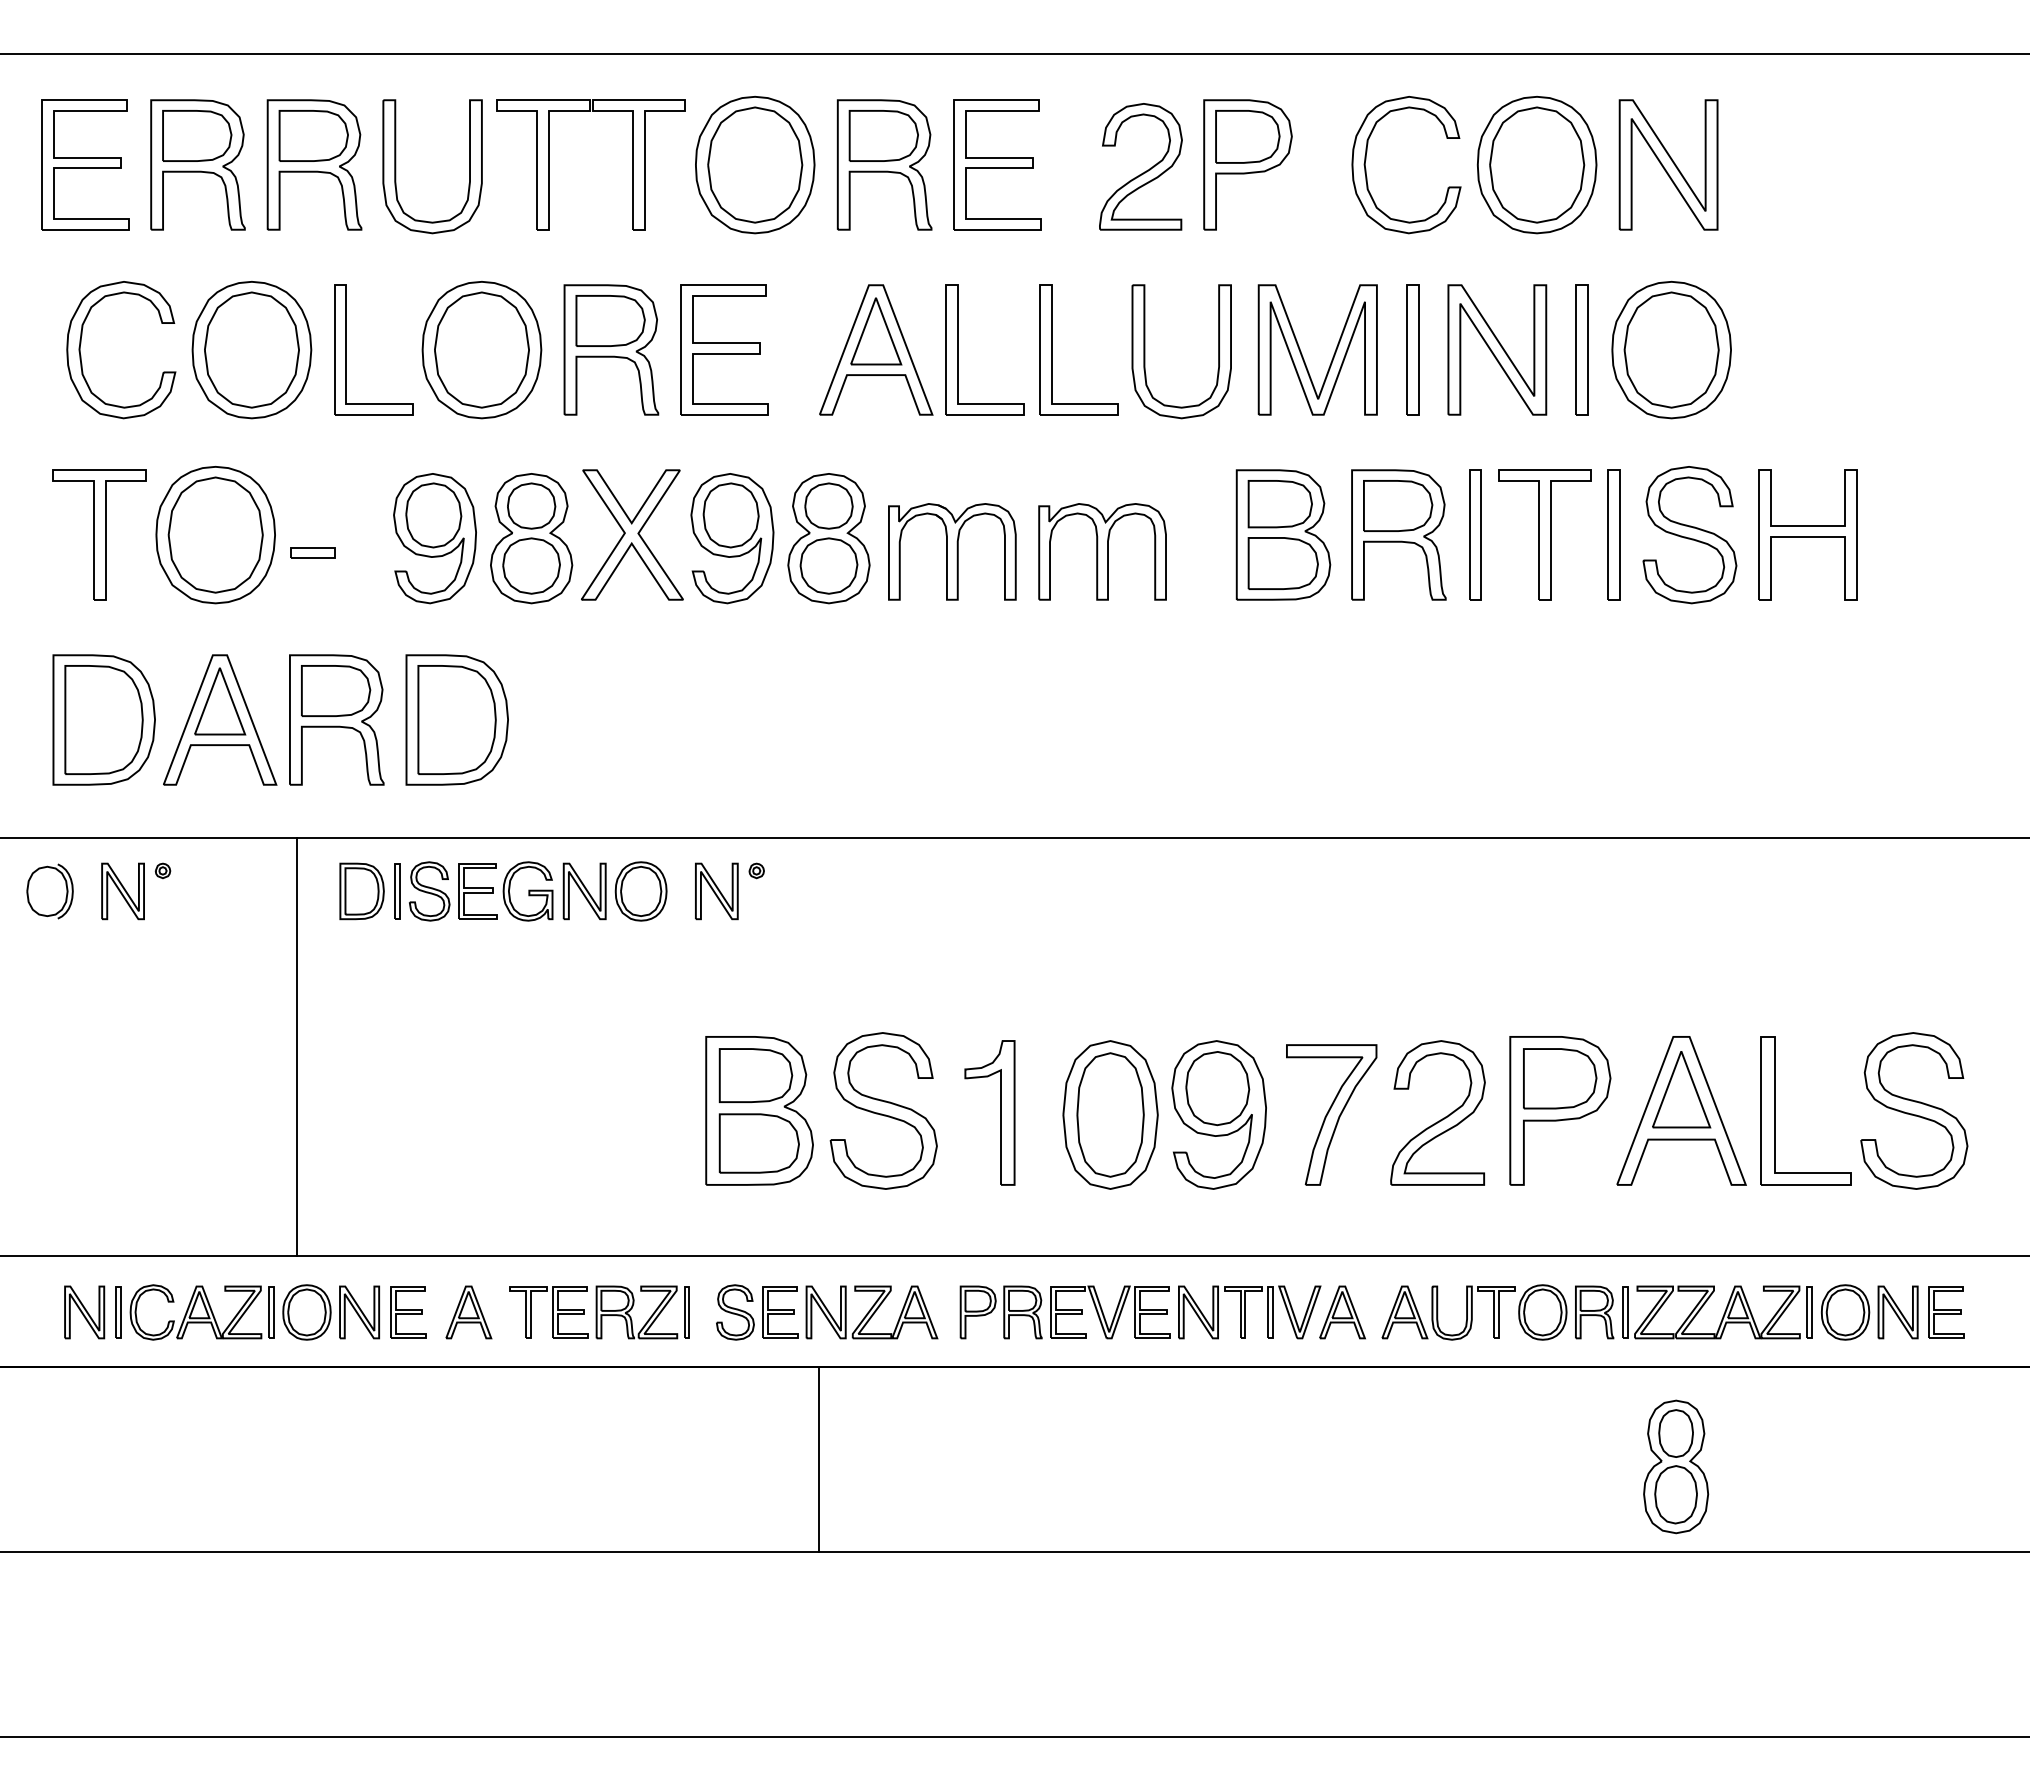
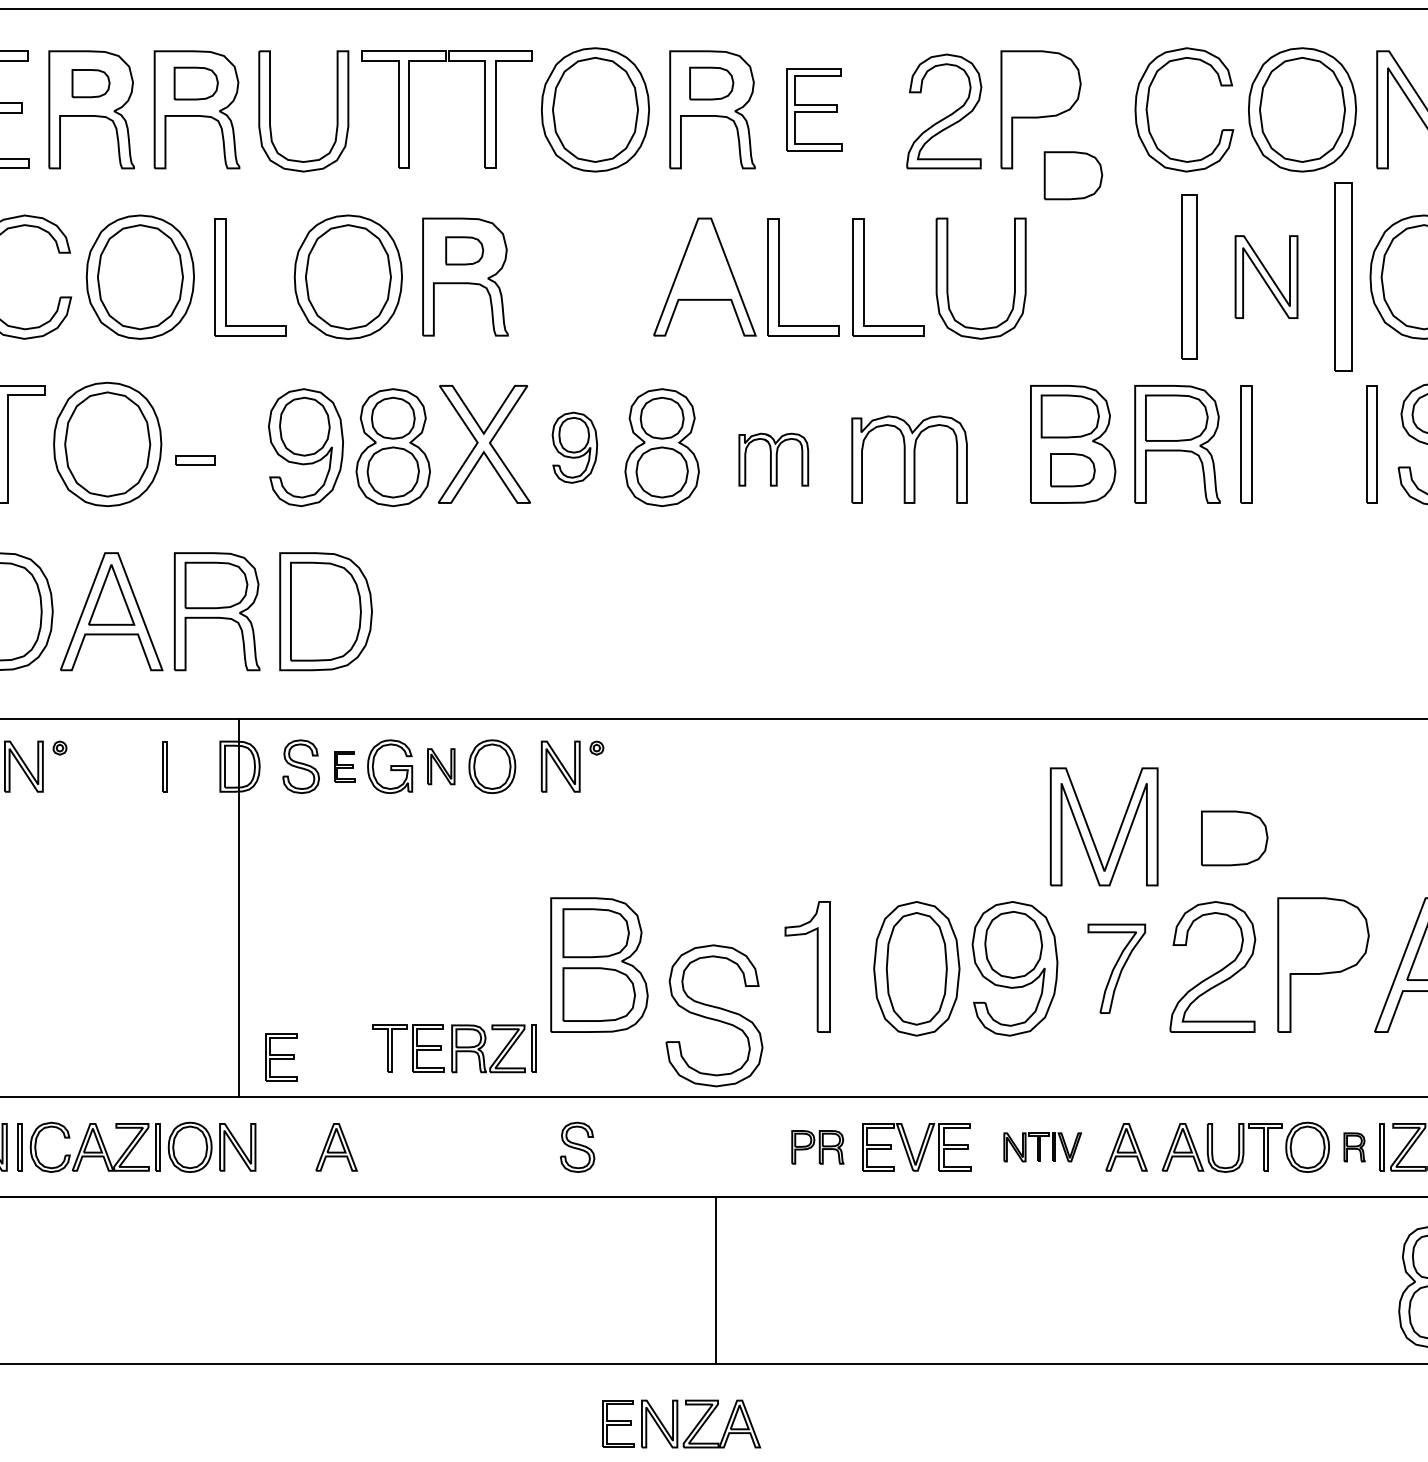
part: (197, 135) -> (91, 83), size x0.6
part: (313, 135) -> (196, 83), size x0.7
part: (883, 135) -> (711, 83), size x0.7
part: (1247, 136) -> (1073, 175), moved
part: (997, 164) -> (814, 109), size x0.7
part: (610, 320) -> (464, 250), size x0.6
part: (876, 331) -> (705, 260), removed
part: (724, 349) -> (567, 276), removed
part: (1412, 349) -> (1189, 276), size x1.4
part: (1497, 349) -> (1266, 276), size x0.7
part: (1581, 349) -> (1342, 276), size x1.6
part: (1303, 356) -> (1091, 832), moved
part: (1544, 534) -> (1309, 443), removed
part: (732, 538) -> (574, 447), size x0.6
part: (952, 551) -> (773, 459), size x0.6
part: (1282, 563) -> (1072, 470), size x0.7
part: (397, 891) -> (165, 766), moved
part: (477, 891) -> (344, 766), size x0.6
part: (584, 891) -> (441, 766), size x0.7
line: (297, 1047) -> (239, 907), moved
part: (1560, 1078) -> (1235, 838), moved
part: (883, 1110) -> (714, 1015), moved
part: (1331, 1114) -> (1116, 968), size x0.7
part: (408, 1312) -> (281, 1057), moved
part: (599, 1312) -> (454, 1048), moved
part: (850, 1312) -> (681, 1424), moved
part: (1000, 1312) -> (817, 1147), size x0.7
part: (1249, 1312) -> (1042, 1147), size x0.6
part: (1594, 1312) -> (1354, 1147), size x0.6
line: (819, 1459) -> (716, 1280), moved

